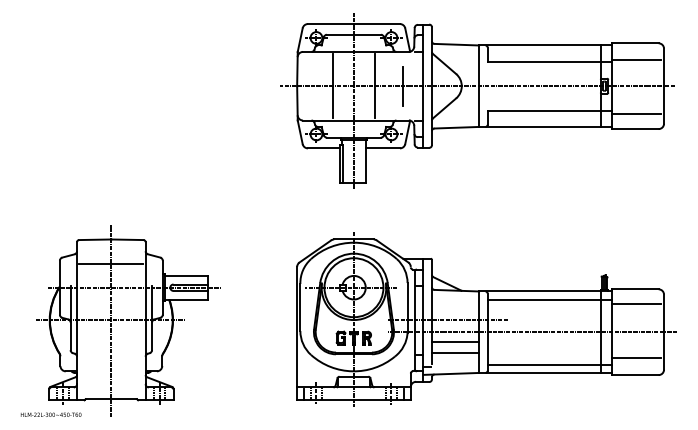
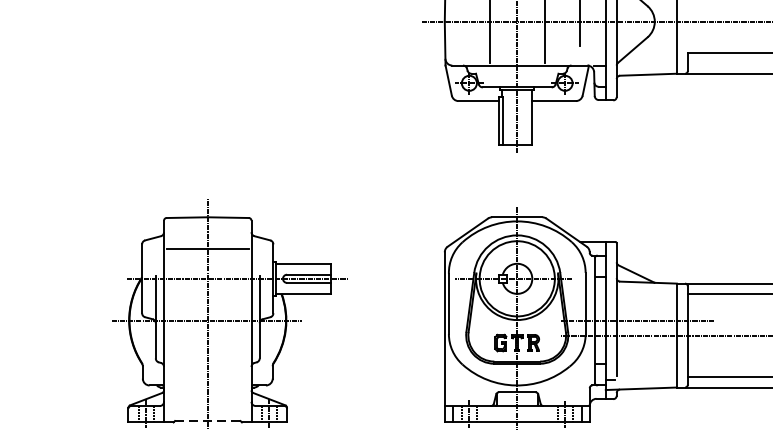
line: (455, 342) -> (646, 348), removed
line: (455, 353) -> (646, 362), removed
line: (111, 399) -> (207, 421), solid -> dashed

